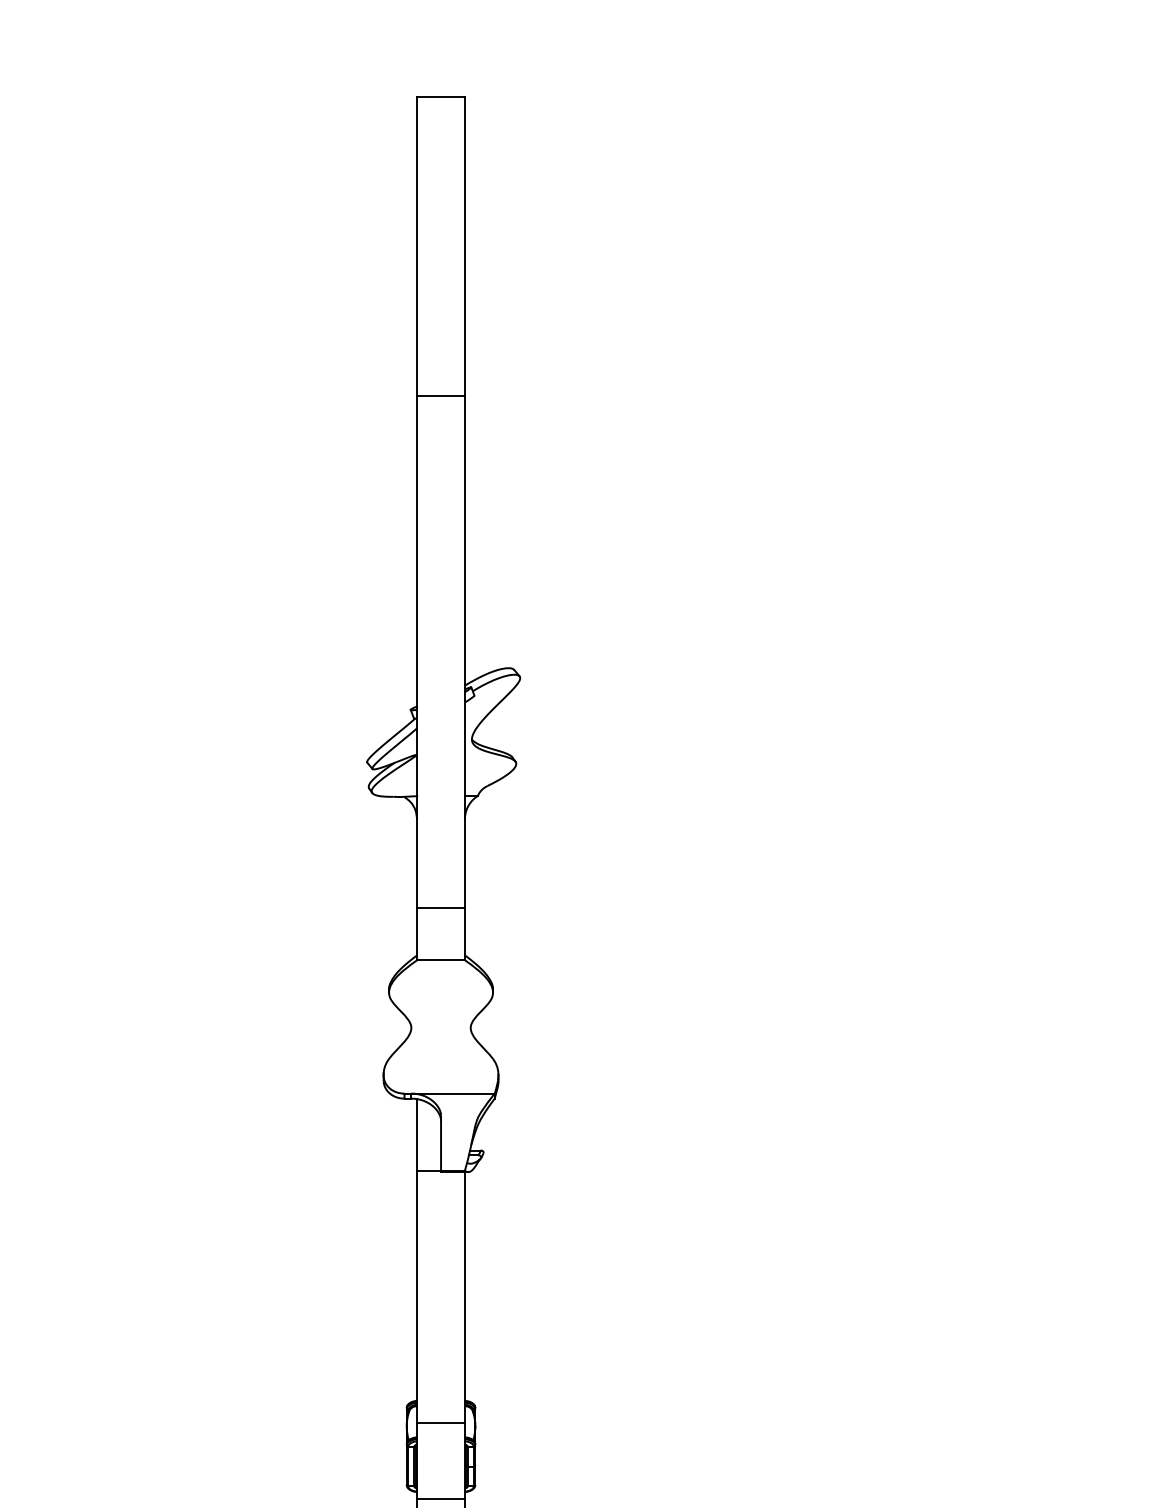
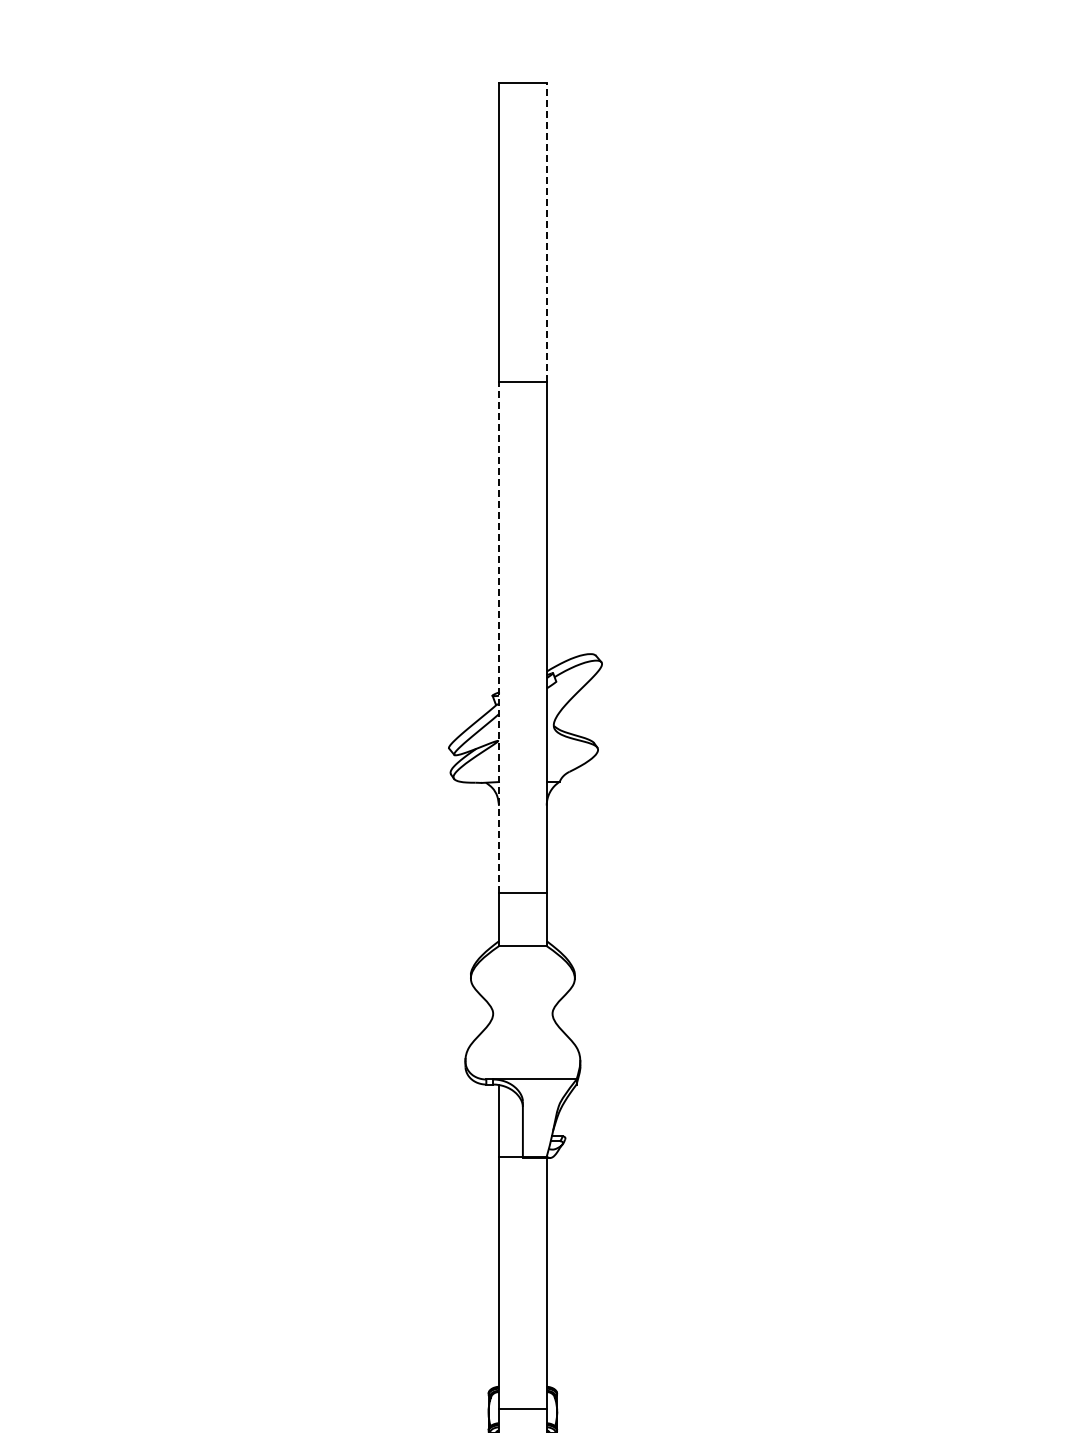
line: (464, 246) -> (546, 232), solid -> dashed
line: (417, 651) -> (499, 637), solid -> dashed

